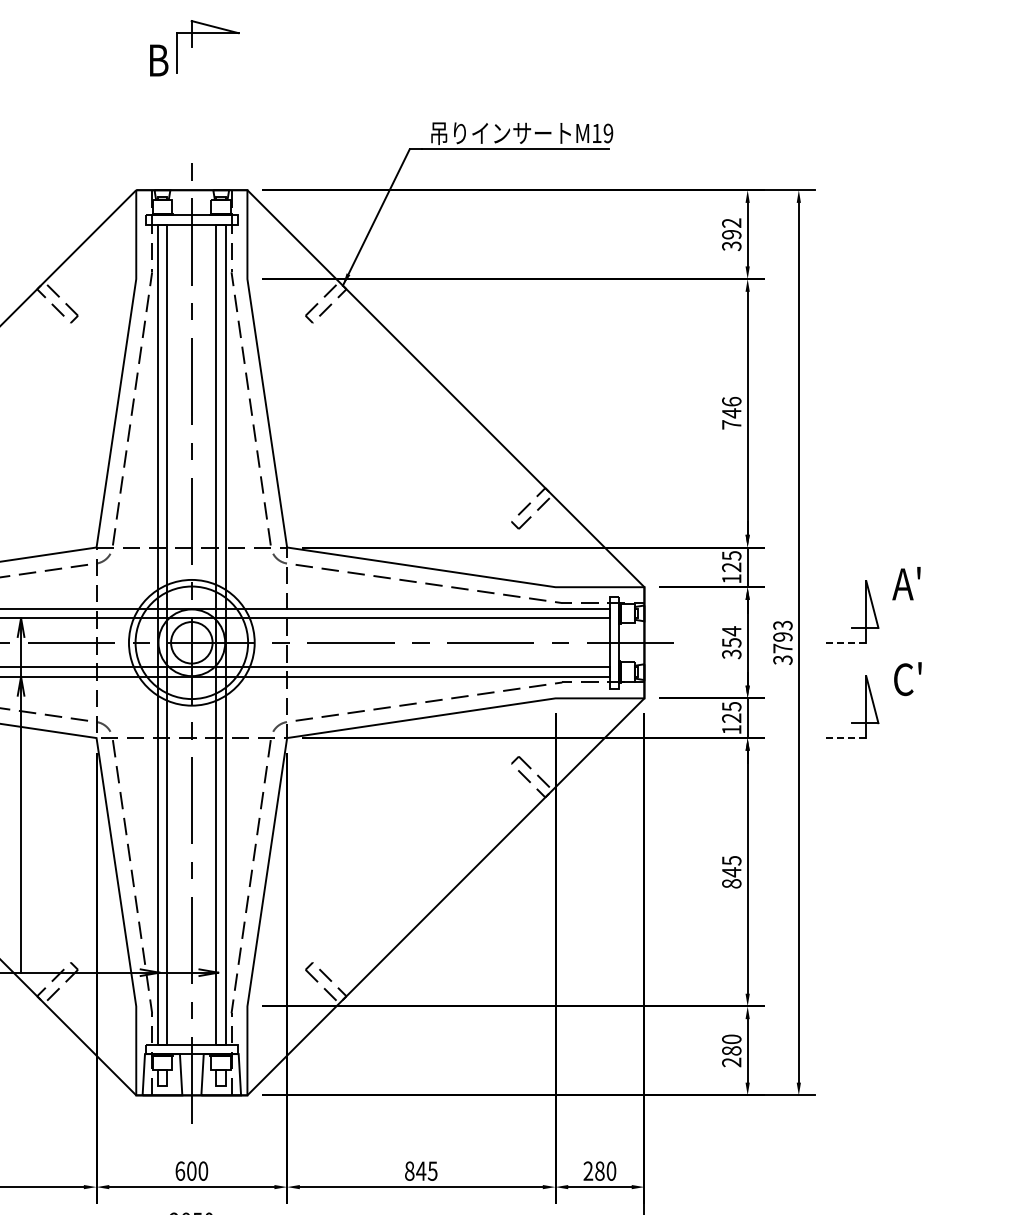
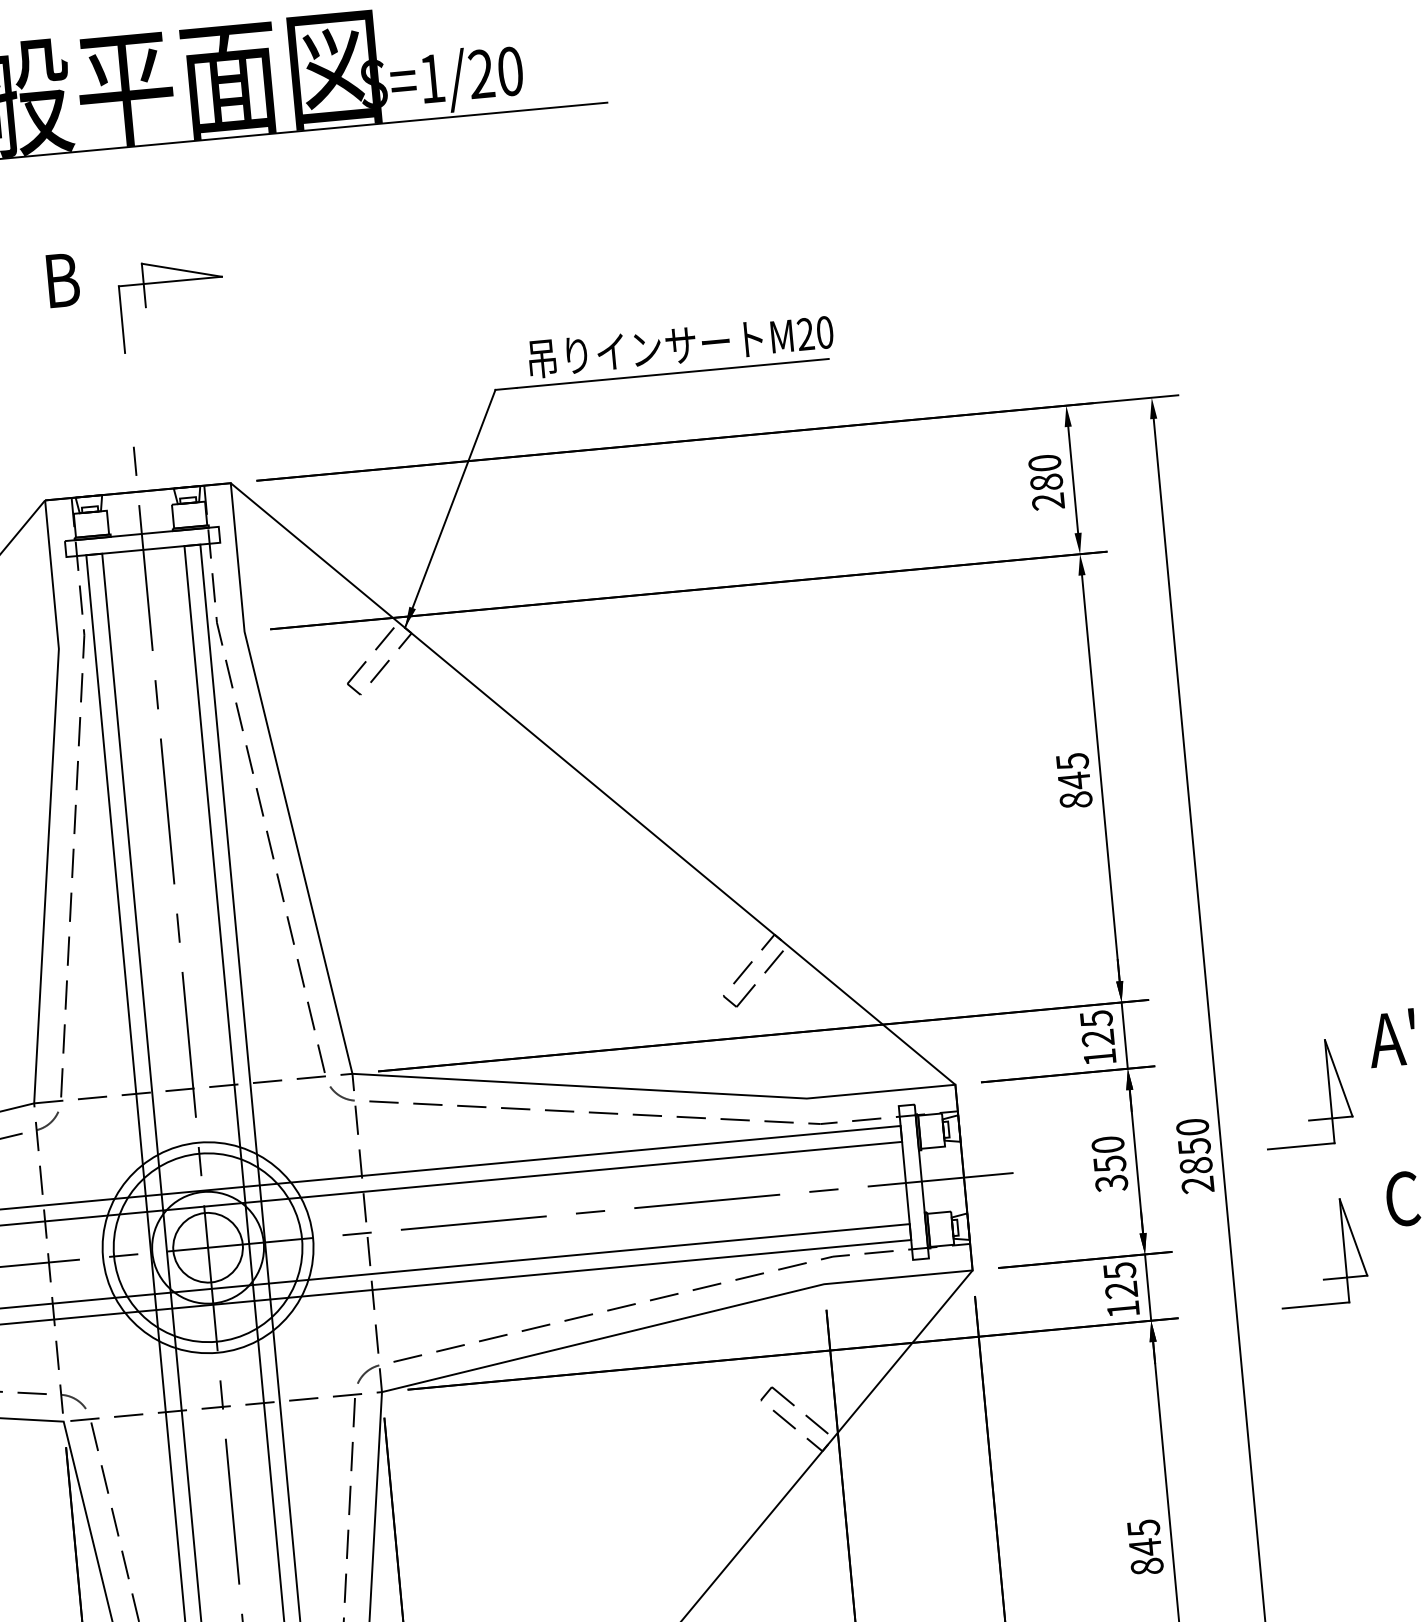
part: (207, 33) -> (170, 282), moved
text: (602, 133) -> (815, 333), M19 -> M20
text: (731, 234) -> (1046, 482), 392 -> 280
text: (731, 412) -> (1073, 779), 746 -> 845
text: (731, 631) -> (1107, 1145), 354 -> 350
text: (782, 642) -> (1194, 1155), 3793 -> 2850
line: (846, 642) -> (1301, 1145), dashed -> solid
line: (846, 738) -> (1316, 1306), dashed -> solid

